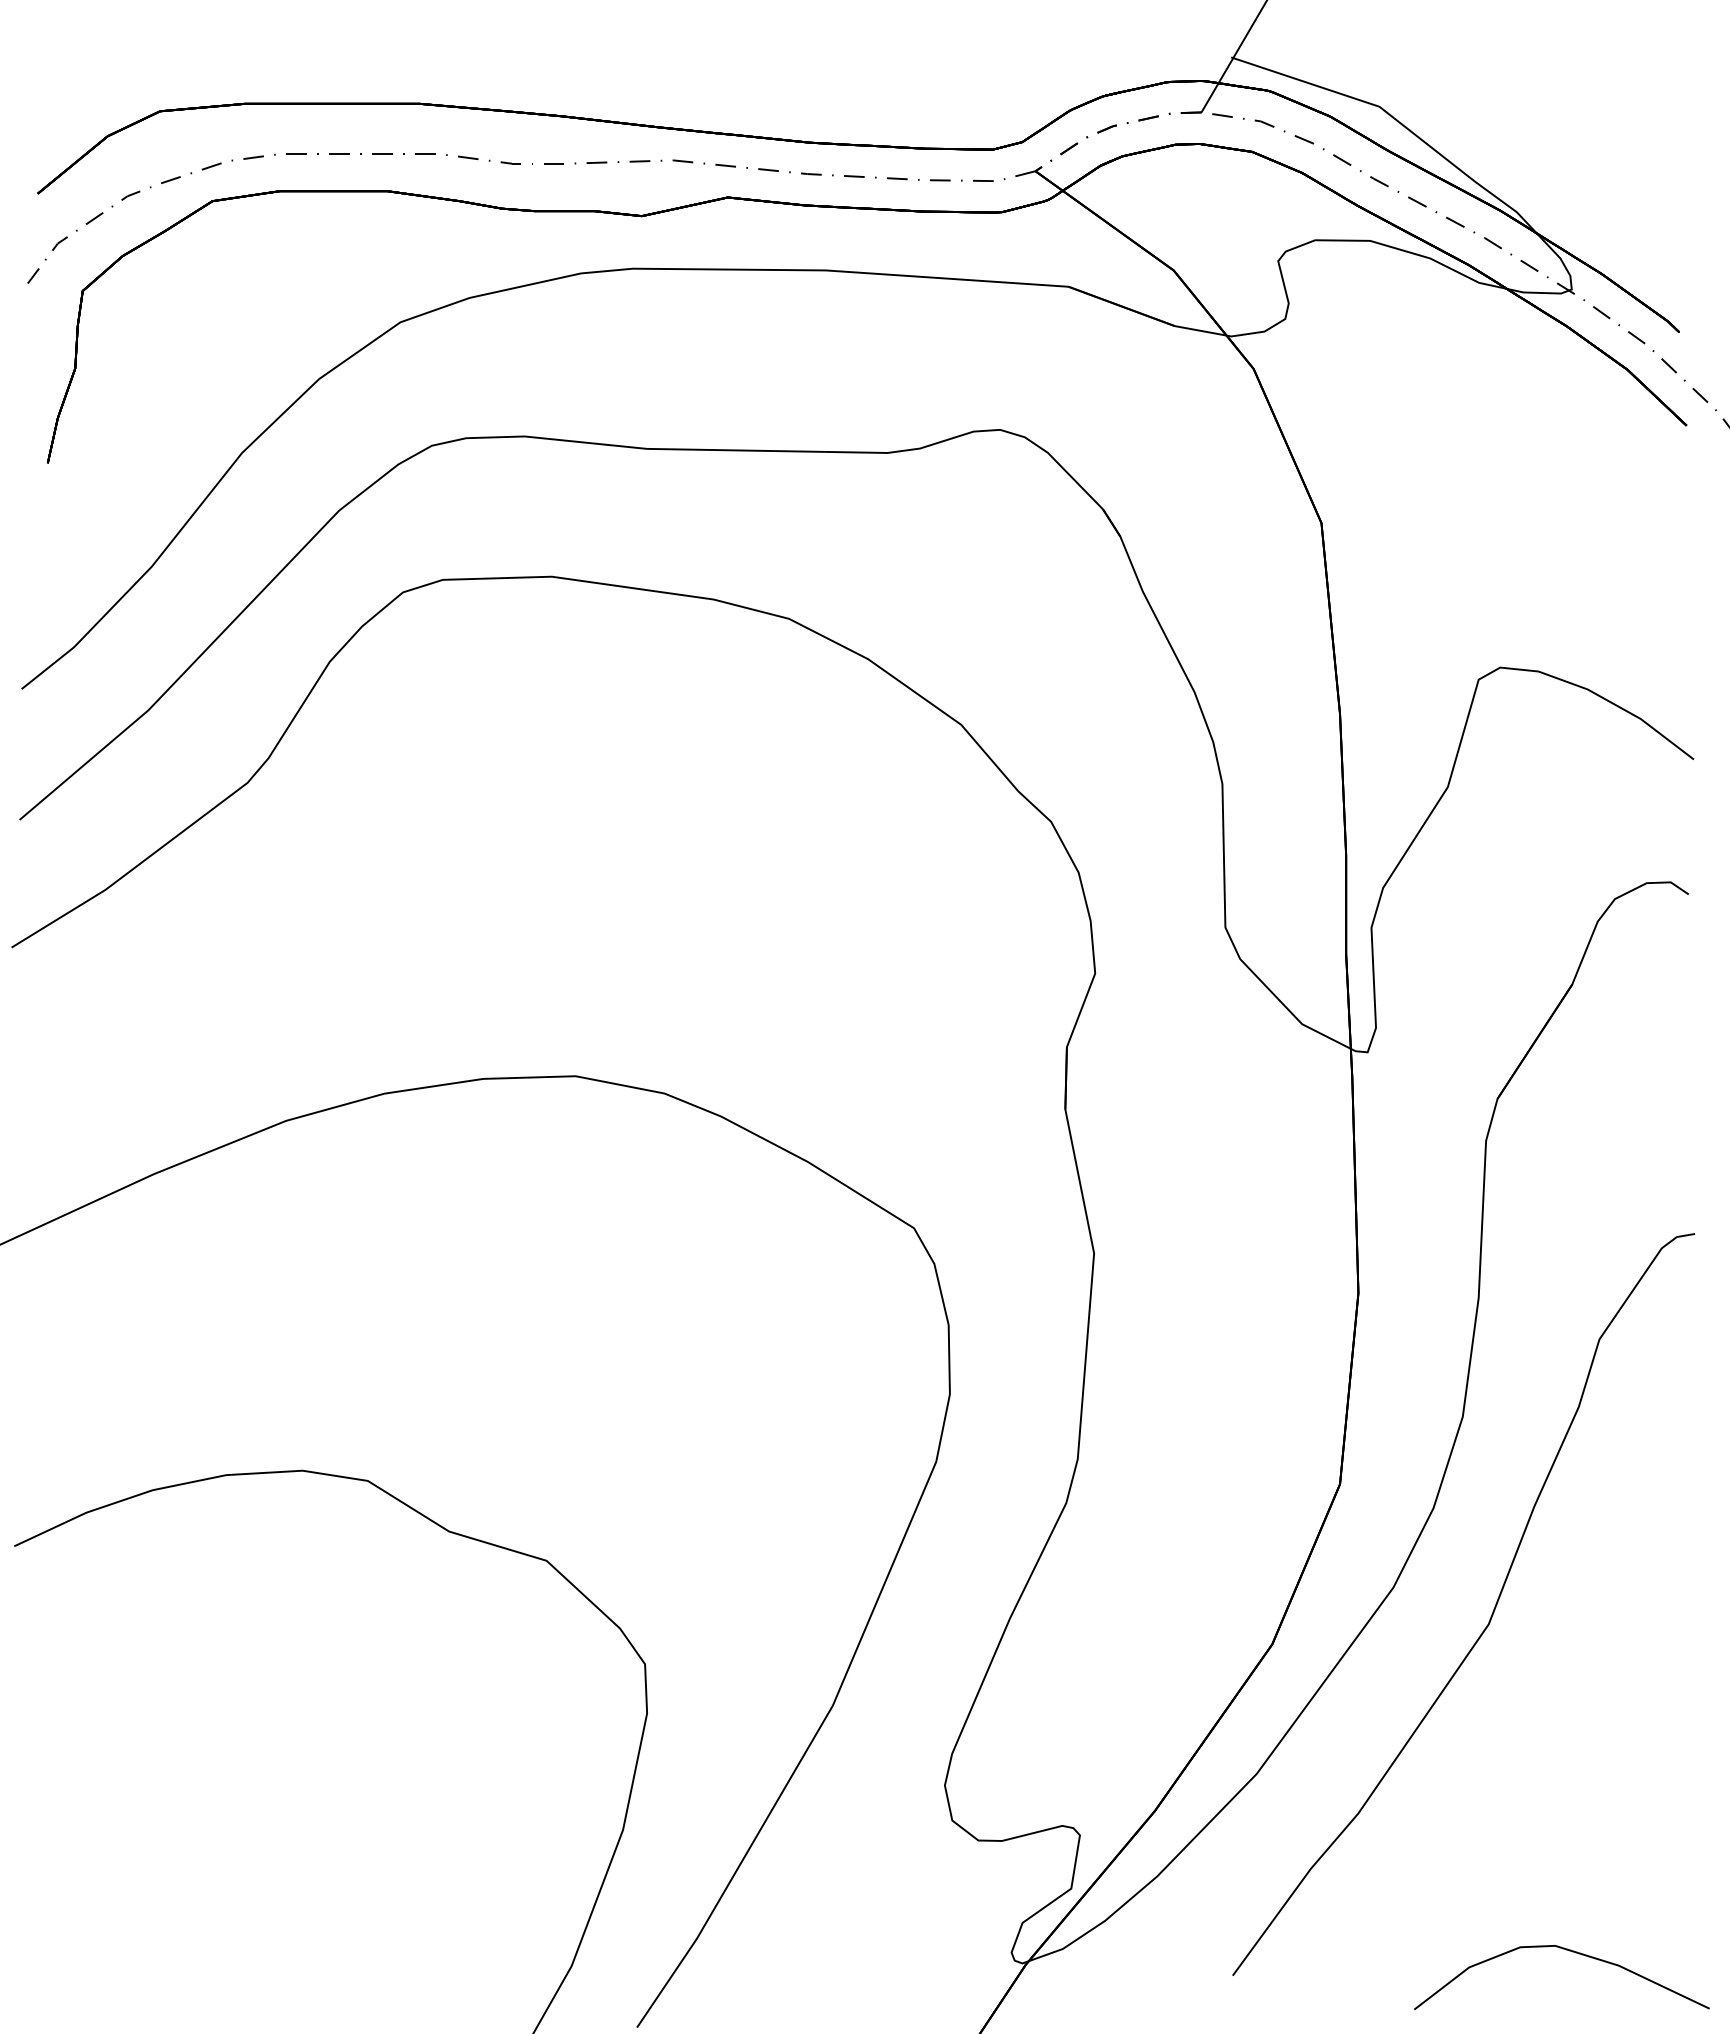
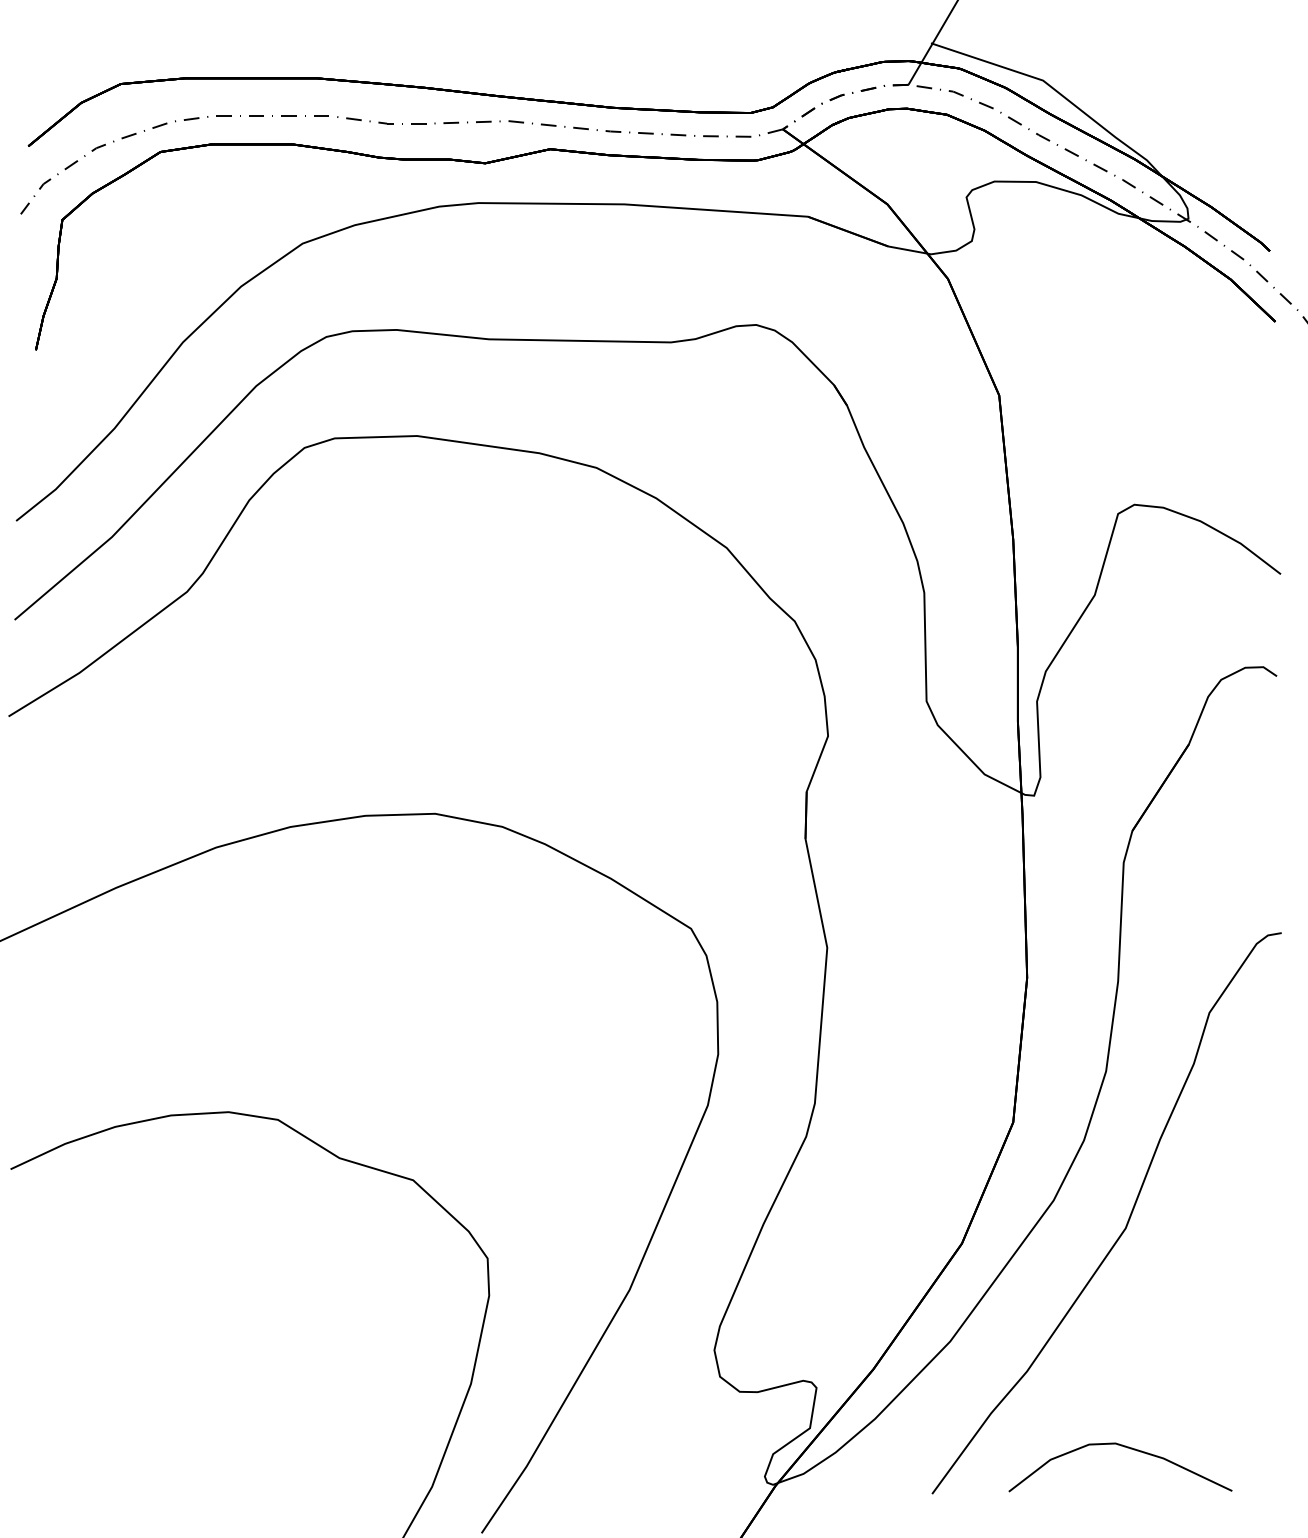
curve: (1569, 1951) -> (1126, 1447), moved

